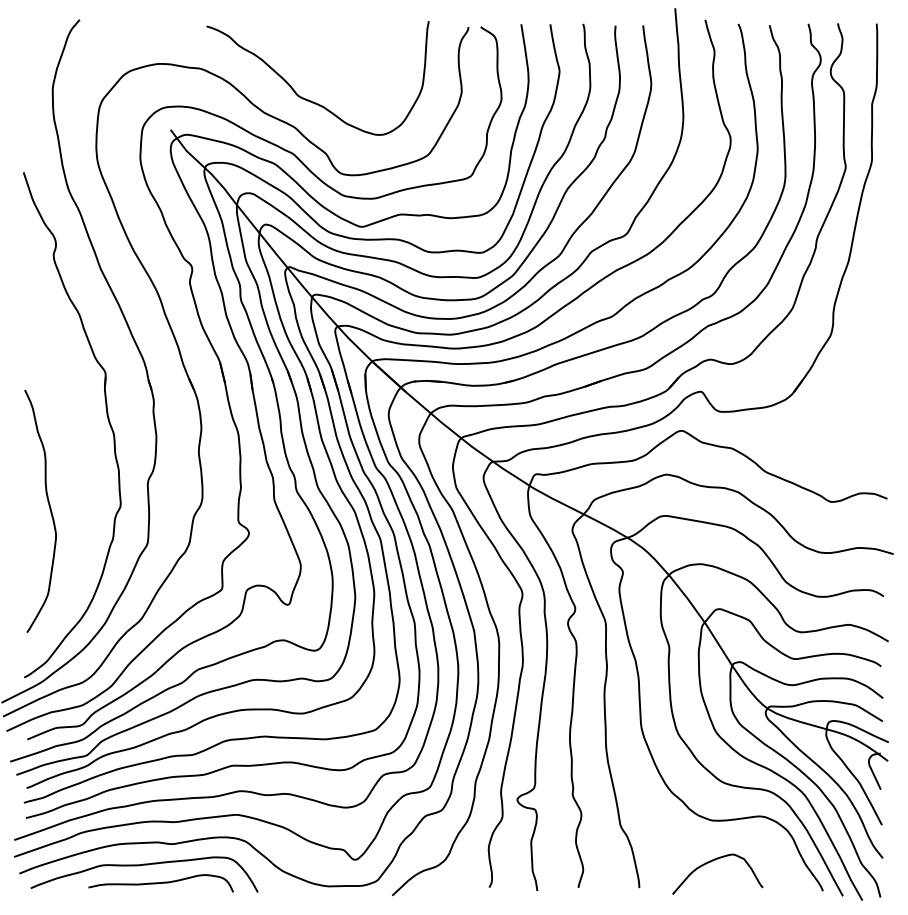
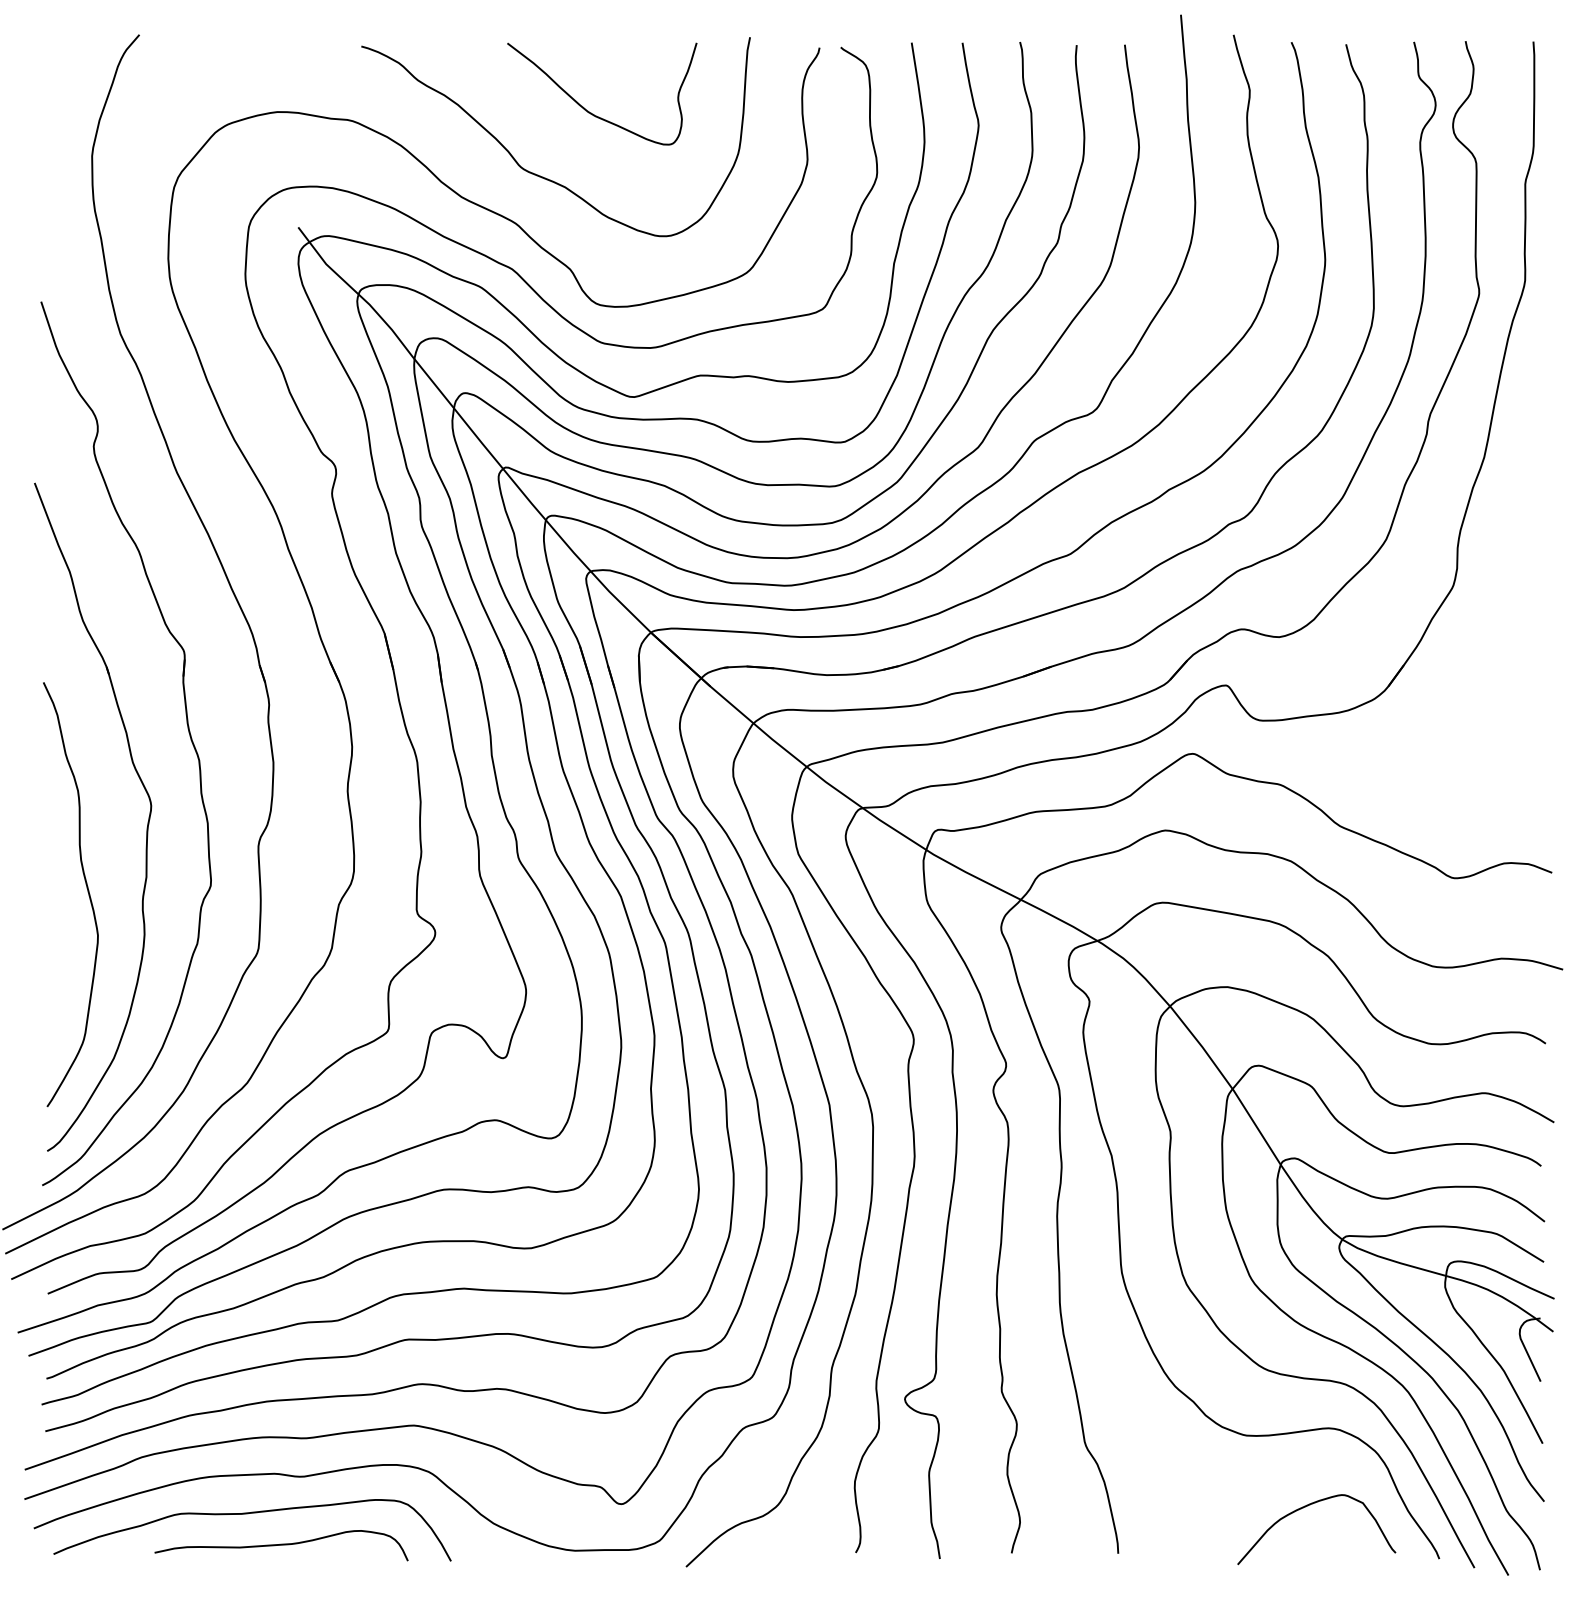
curve: (335, 61) -> (586, 107), added
part: (83, 471) -> (145, 824), added
curve: (713, 861) -> (1309, 1507), moved

